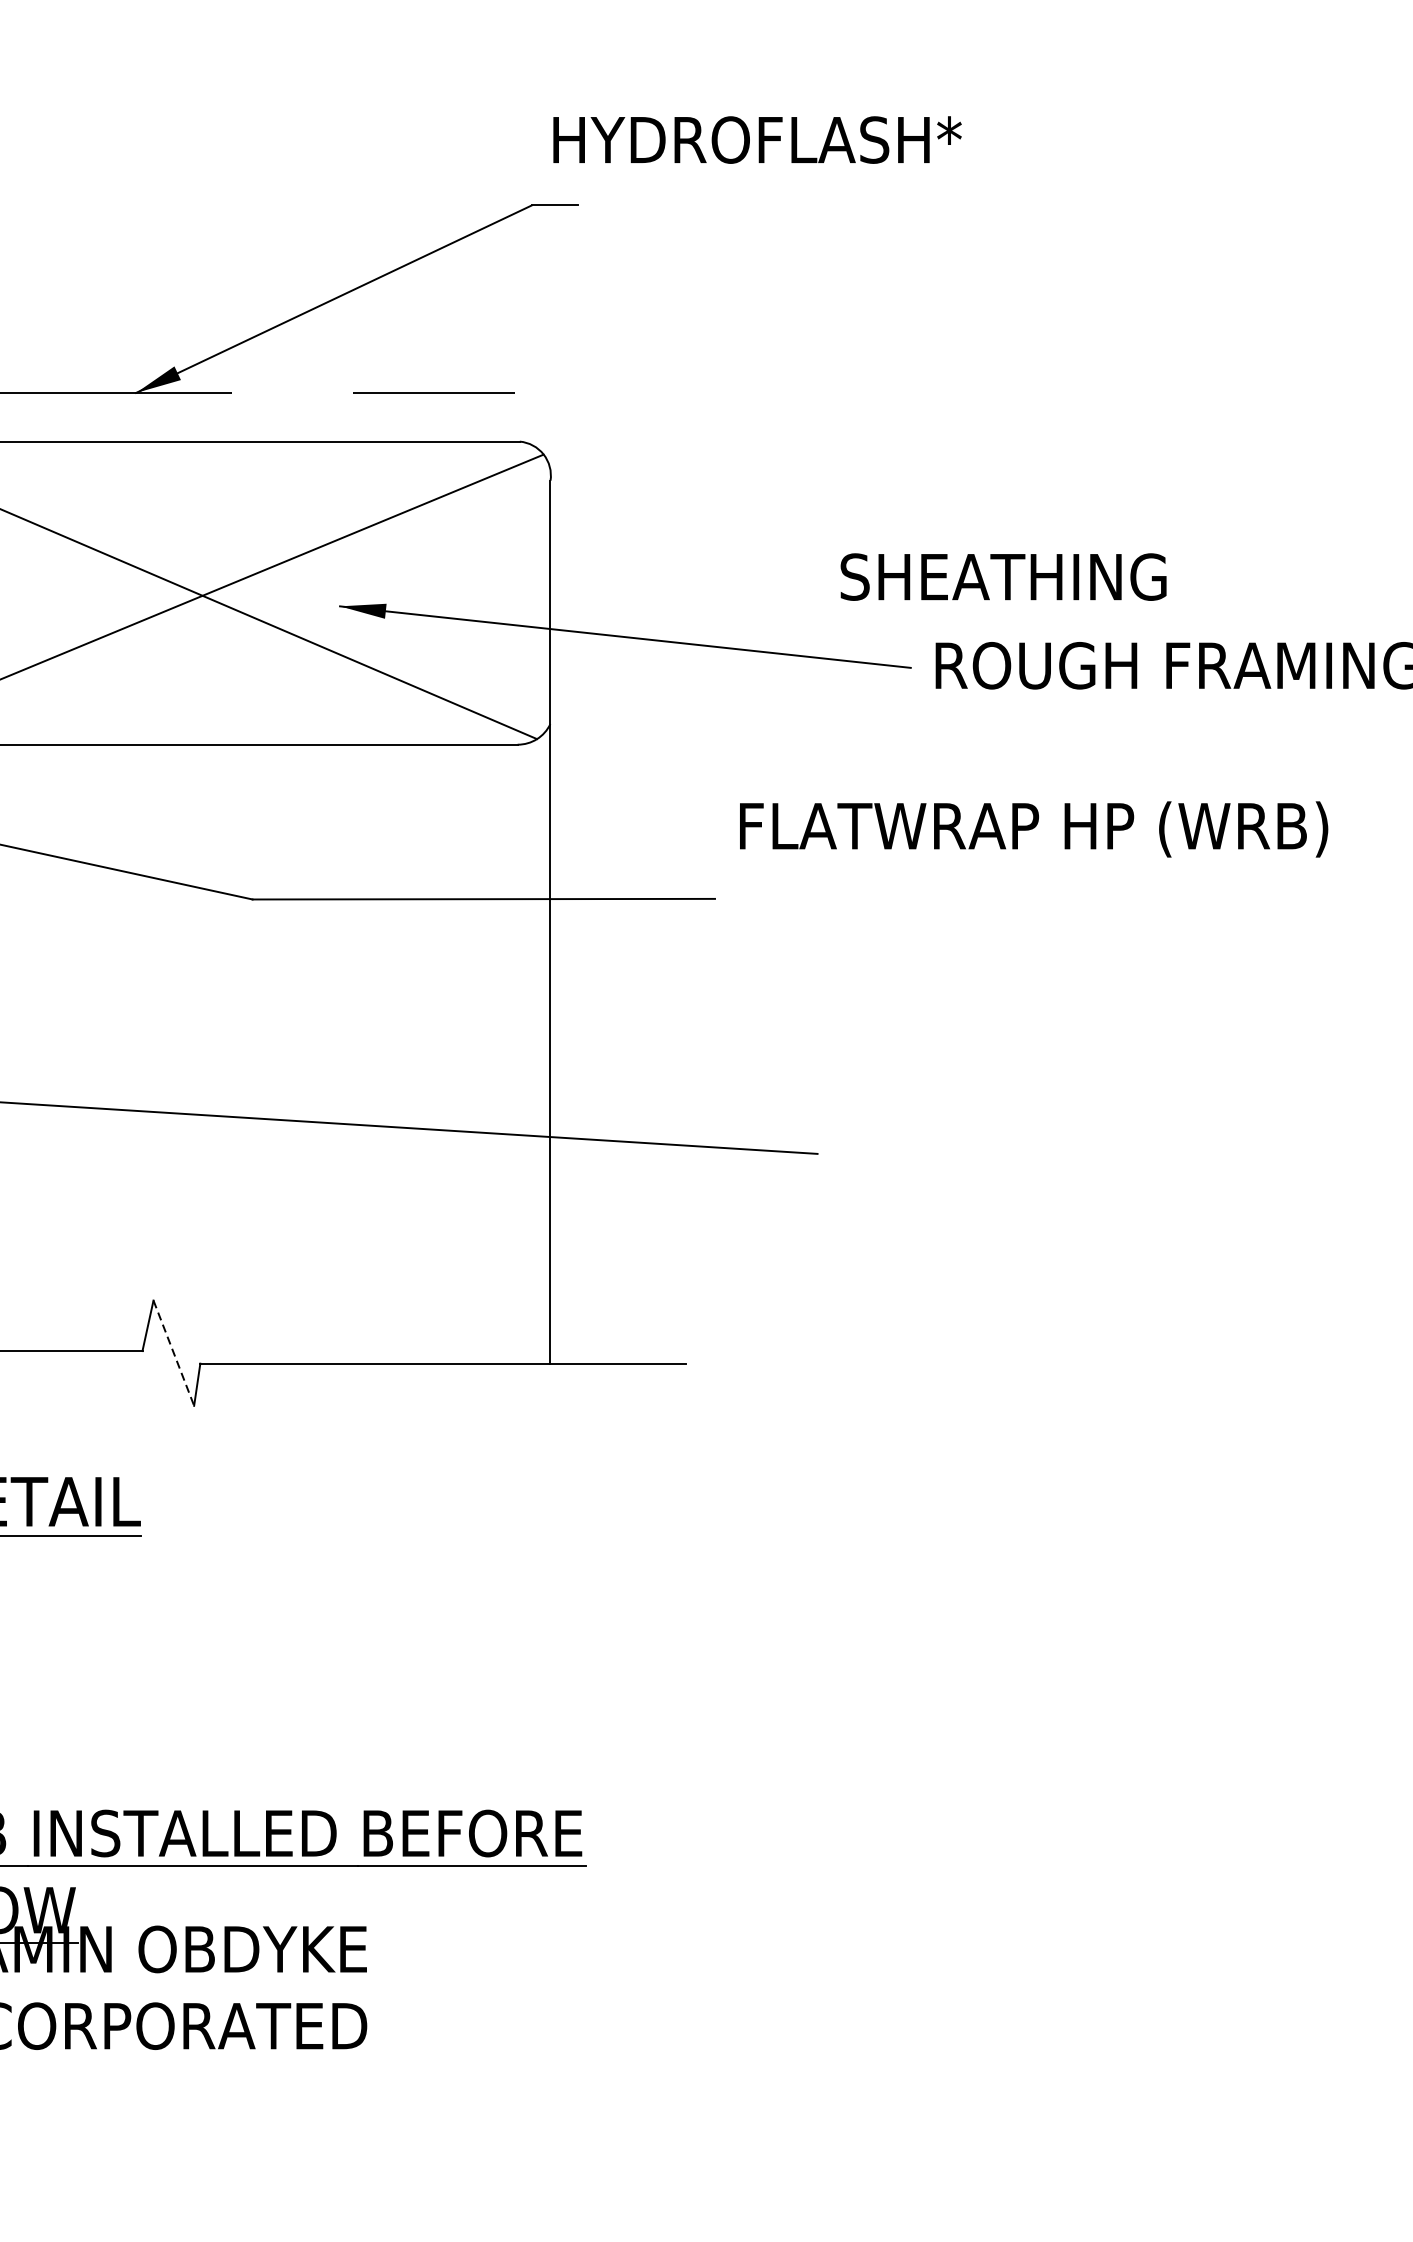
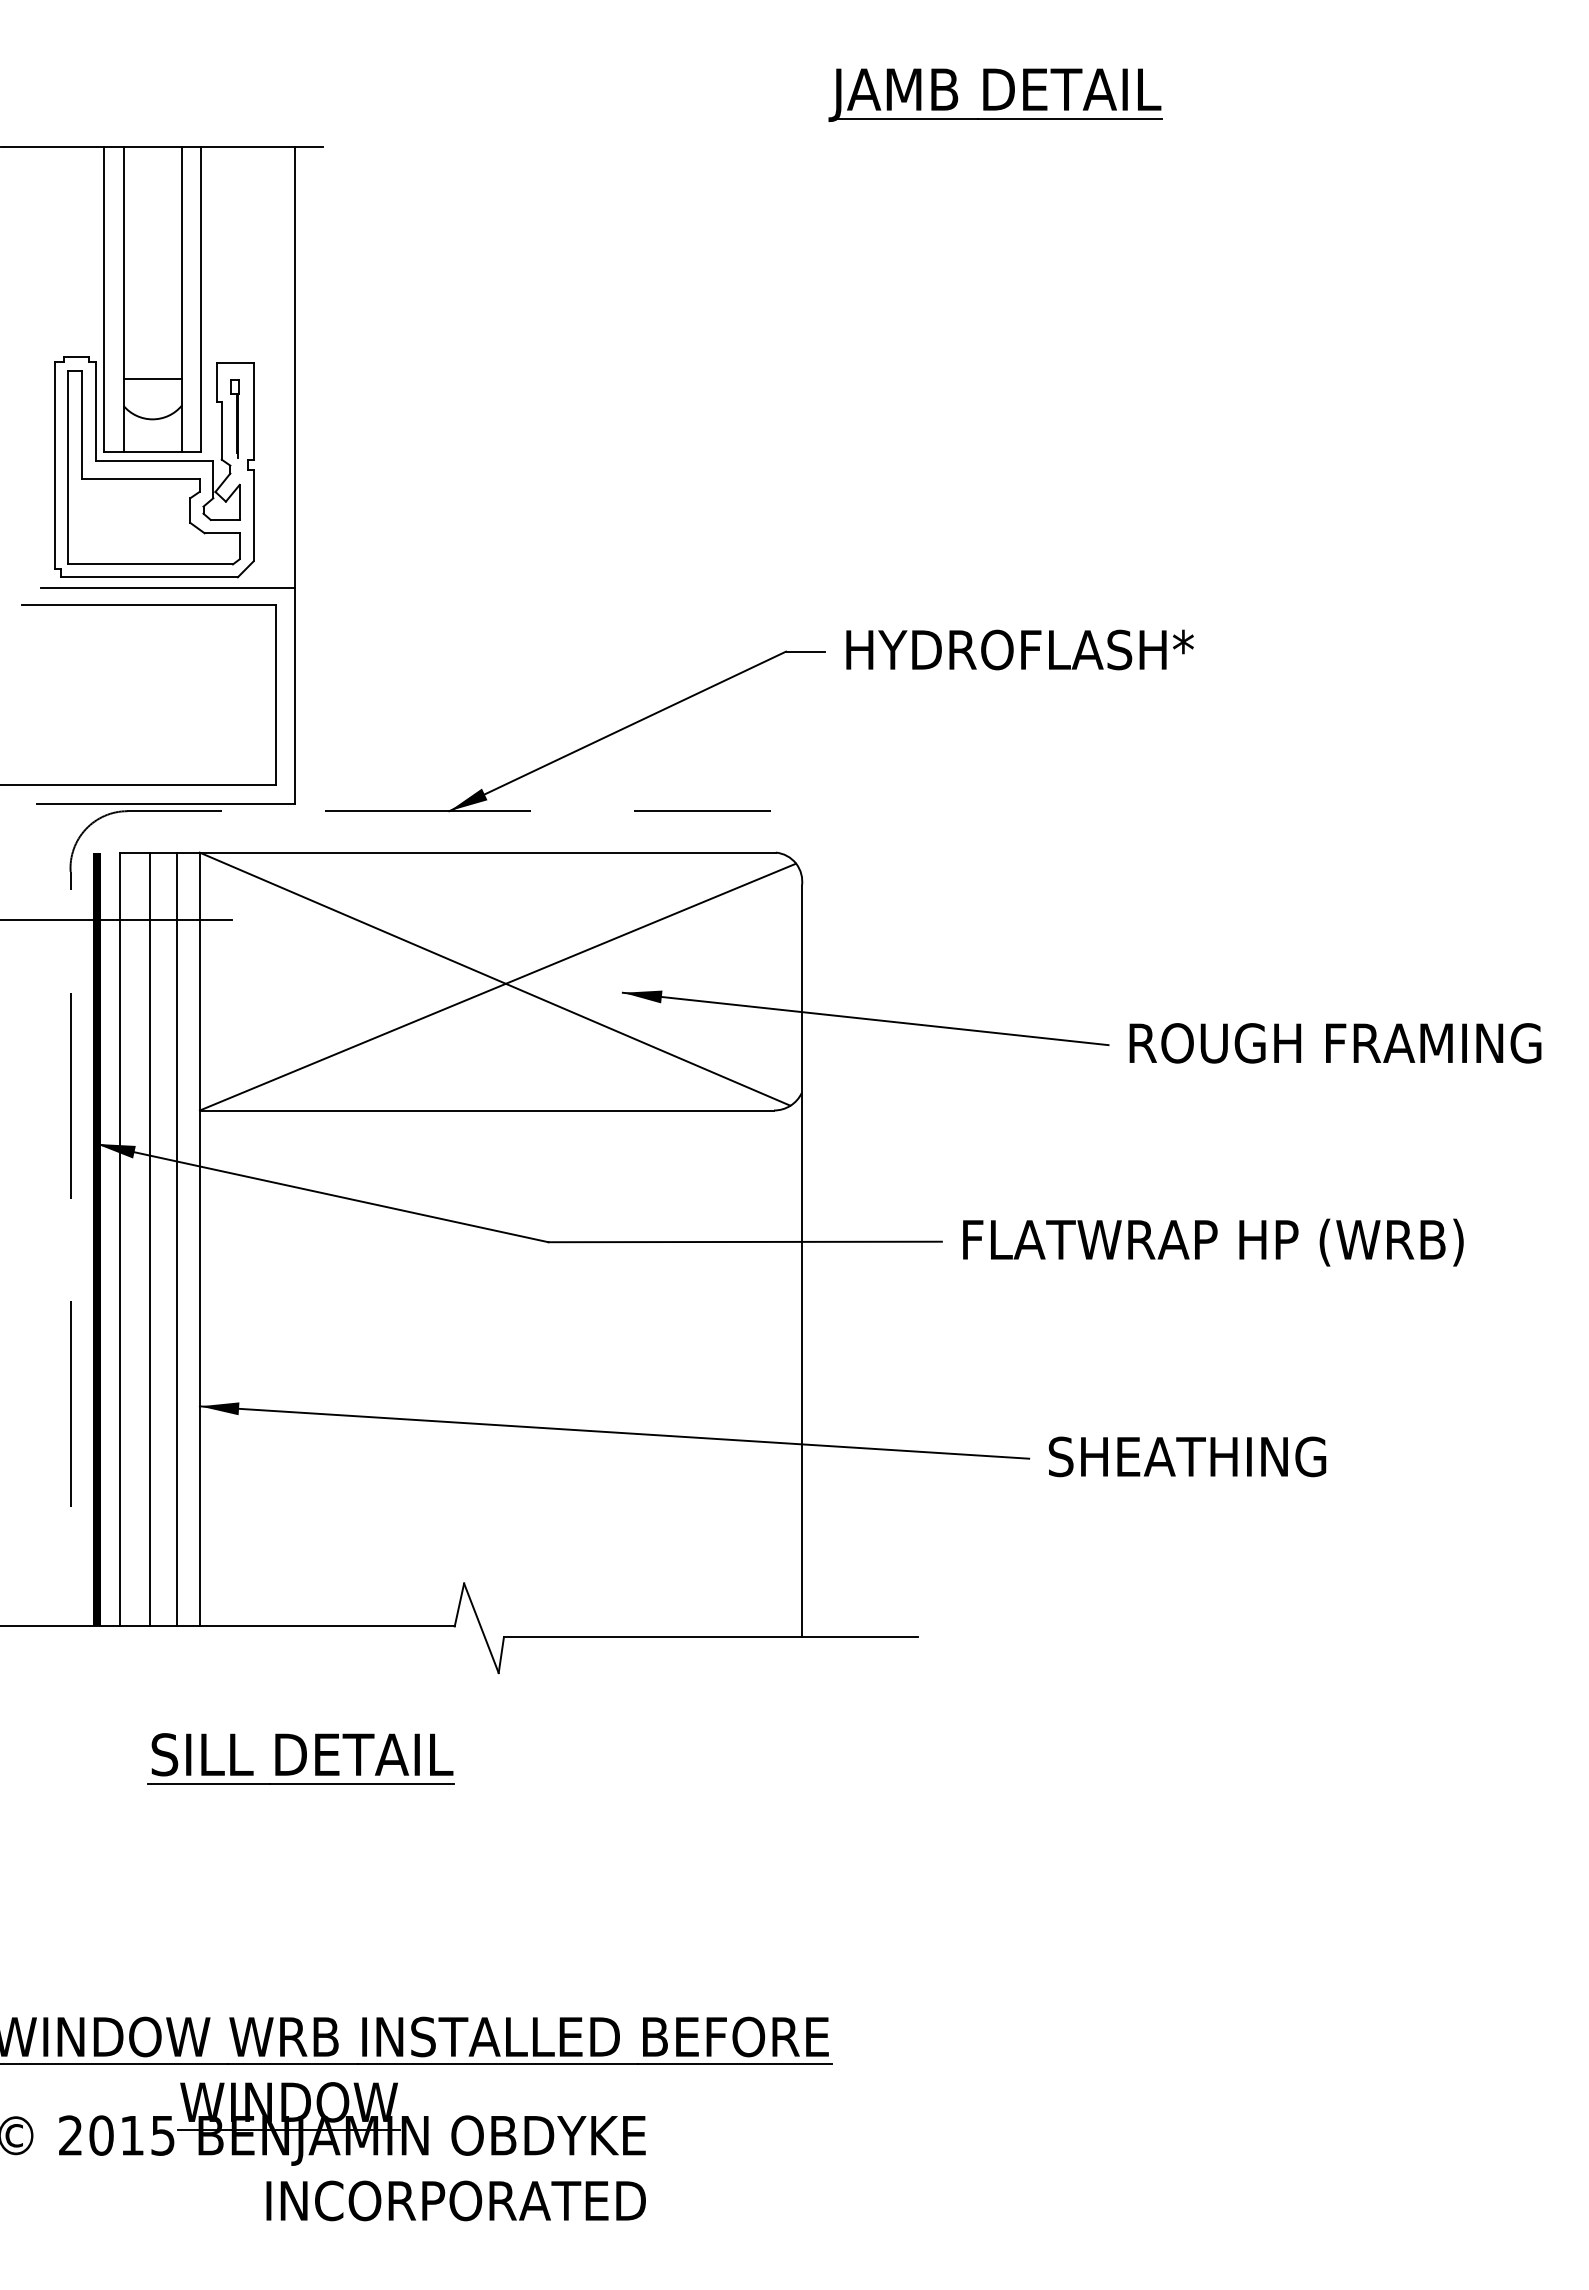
text: (756, 139) -> (1019, 649), moved
text: (1003, 576) -> (1187, 1456), moved
text: (1034, 829) -> (1213, 1242), moved
line: (173, 1353) -> (481, 1628), dashed -> solid

